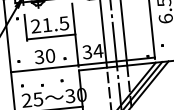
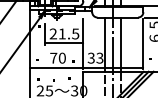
text: (97, 50) -> (99, 57), 34 -> 33
text: (39, 56) -> (53, 57), 30 -> 70

